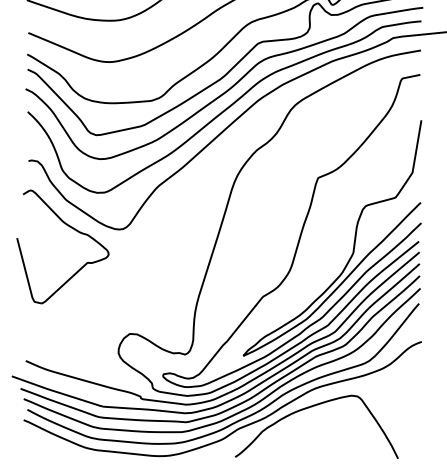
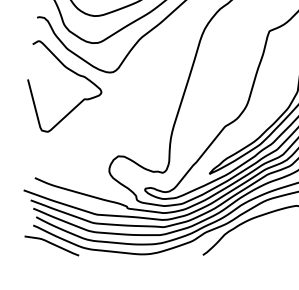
curve: (46, 443) -> (51, 244), added

